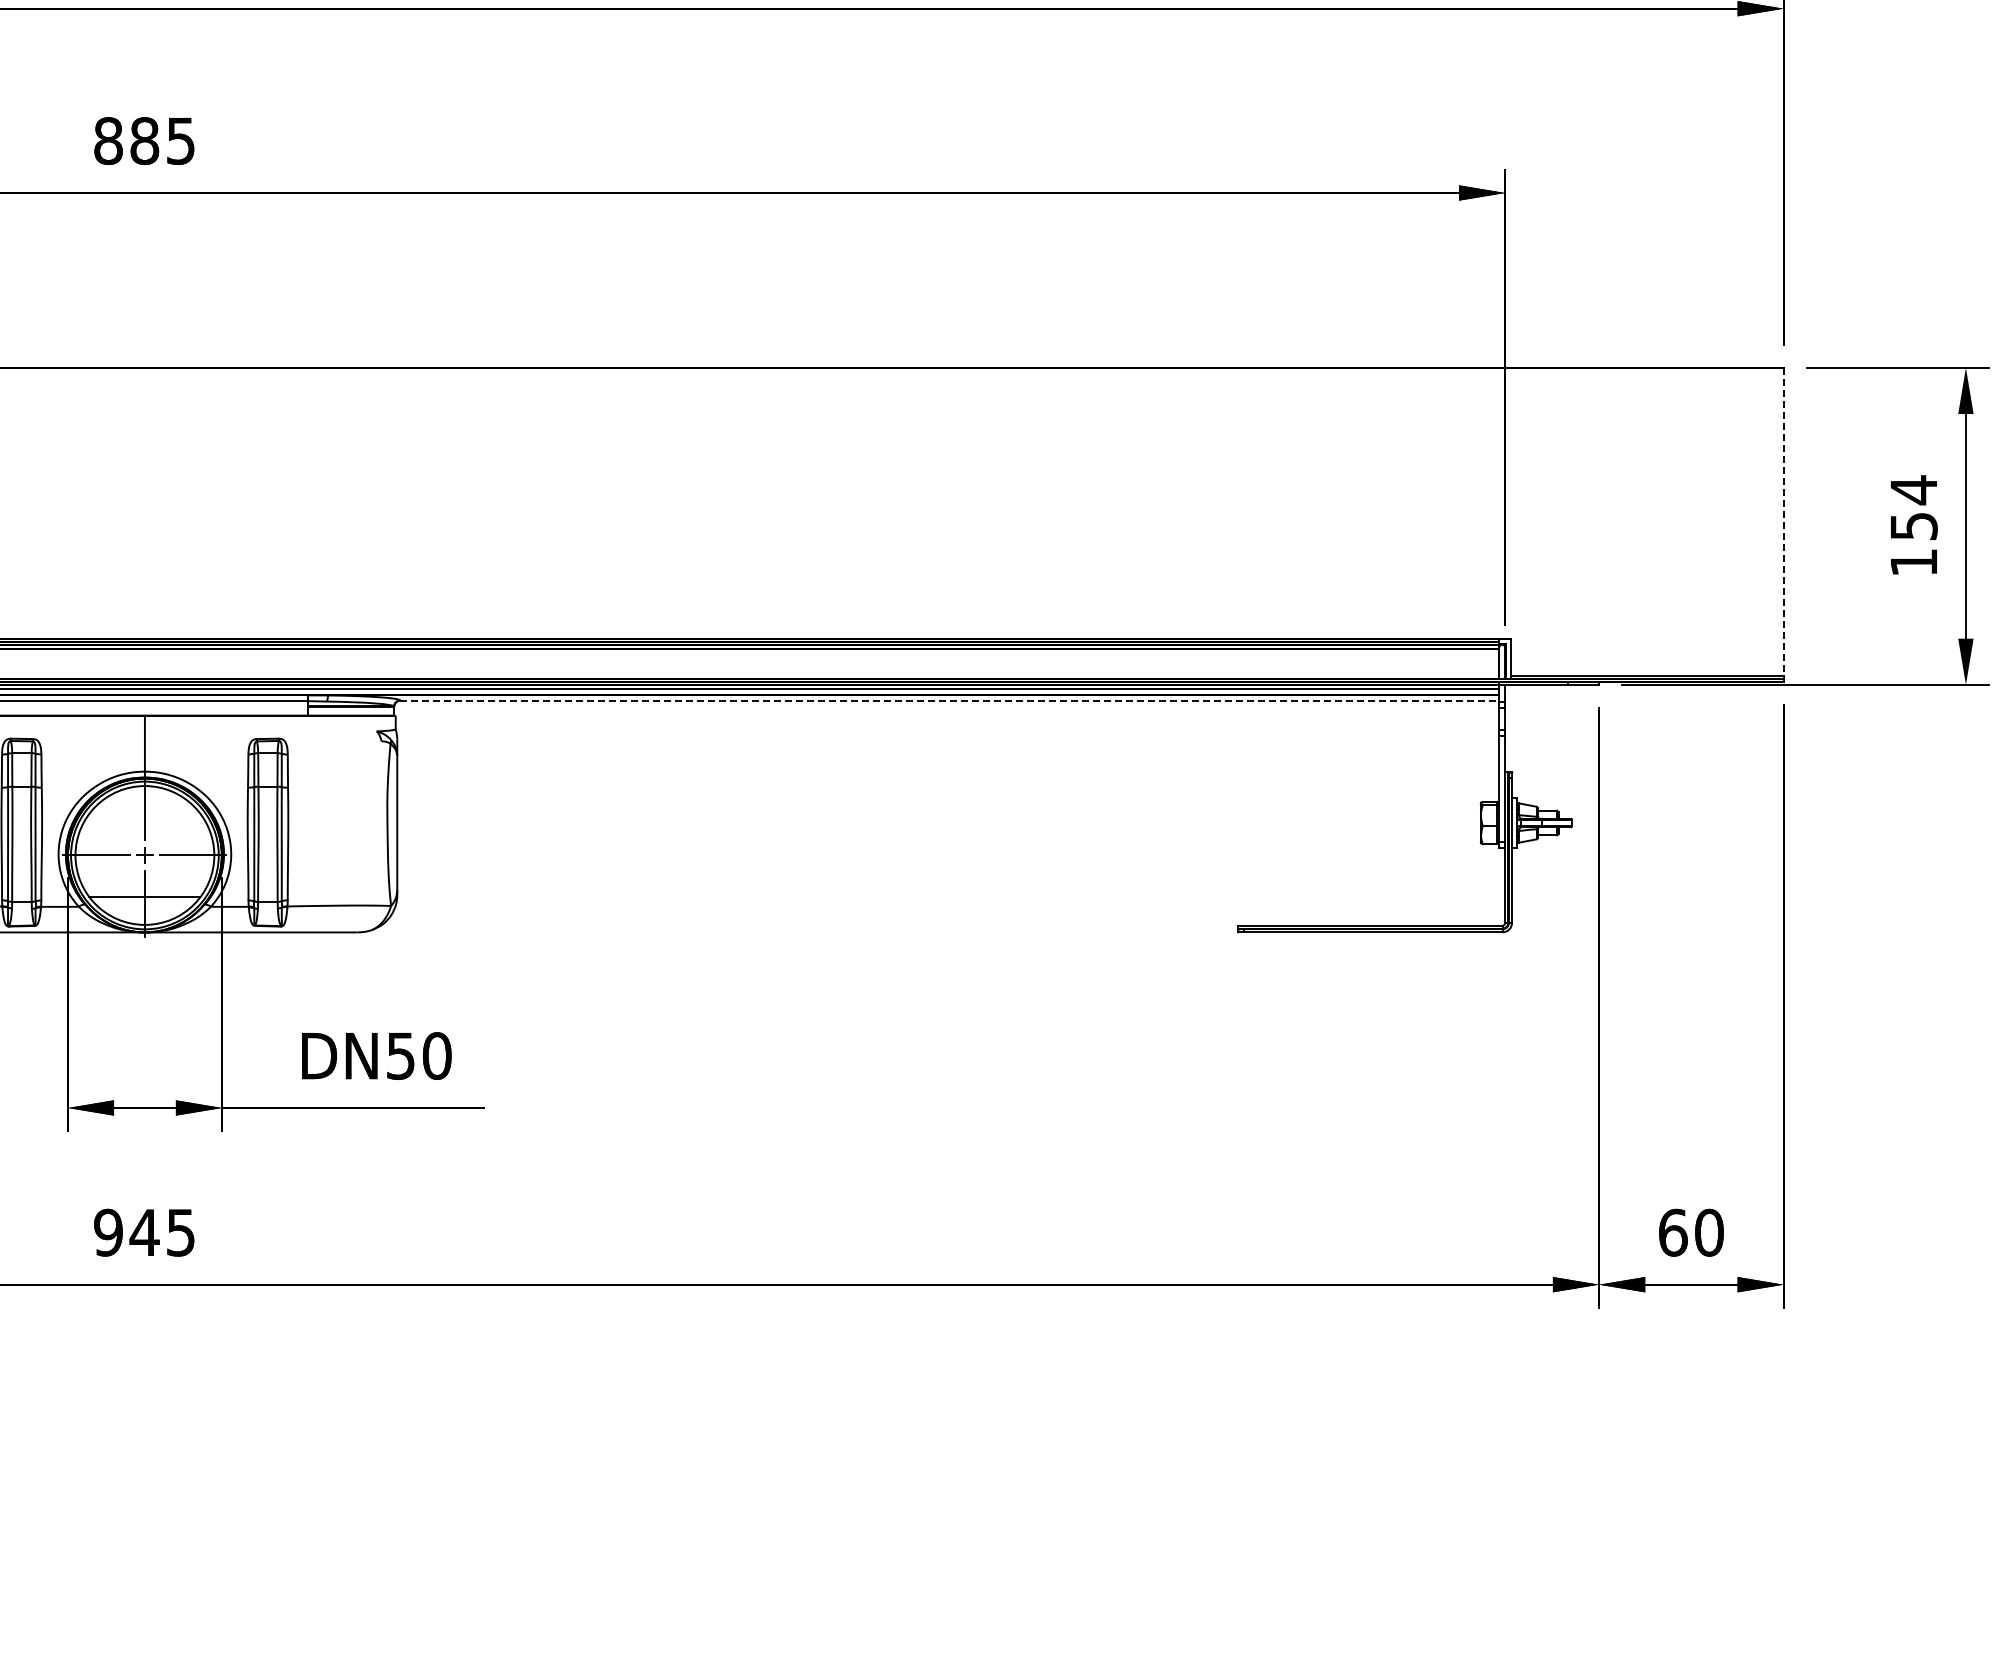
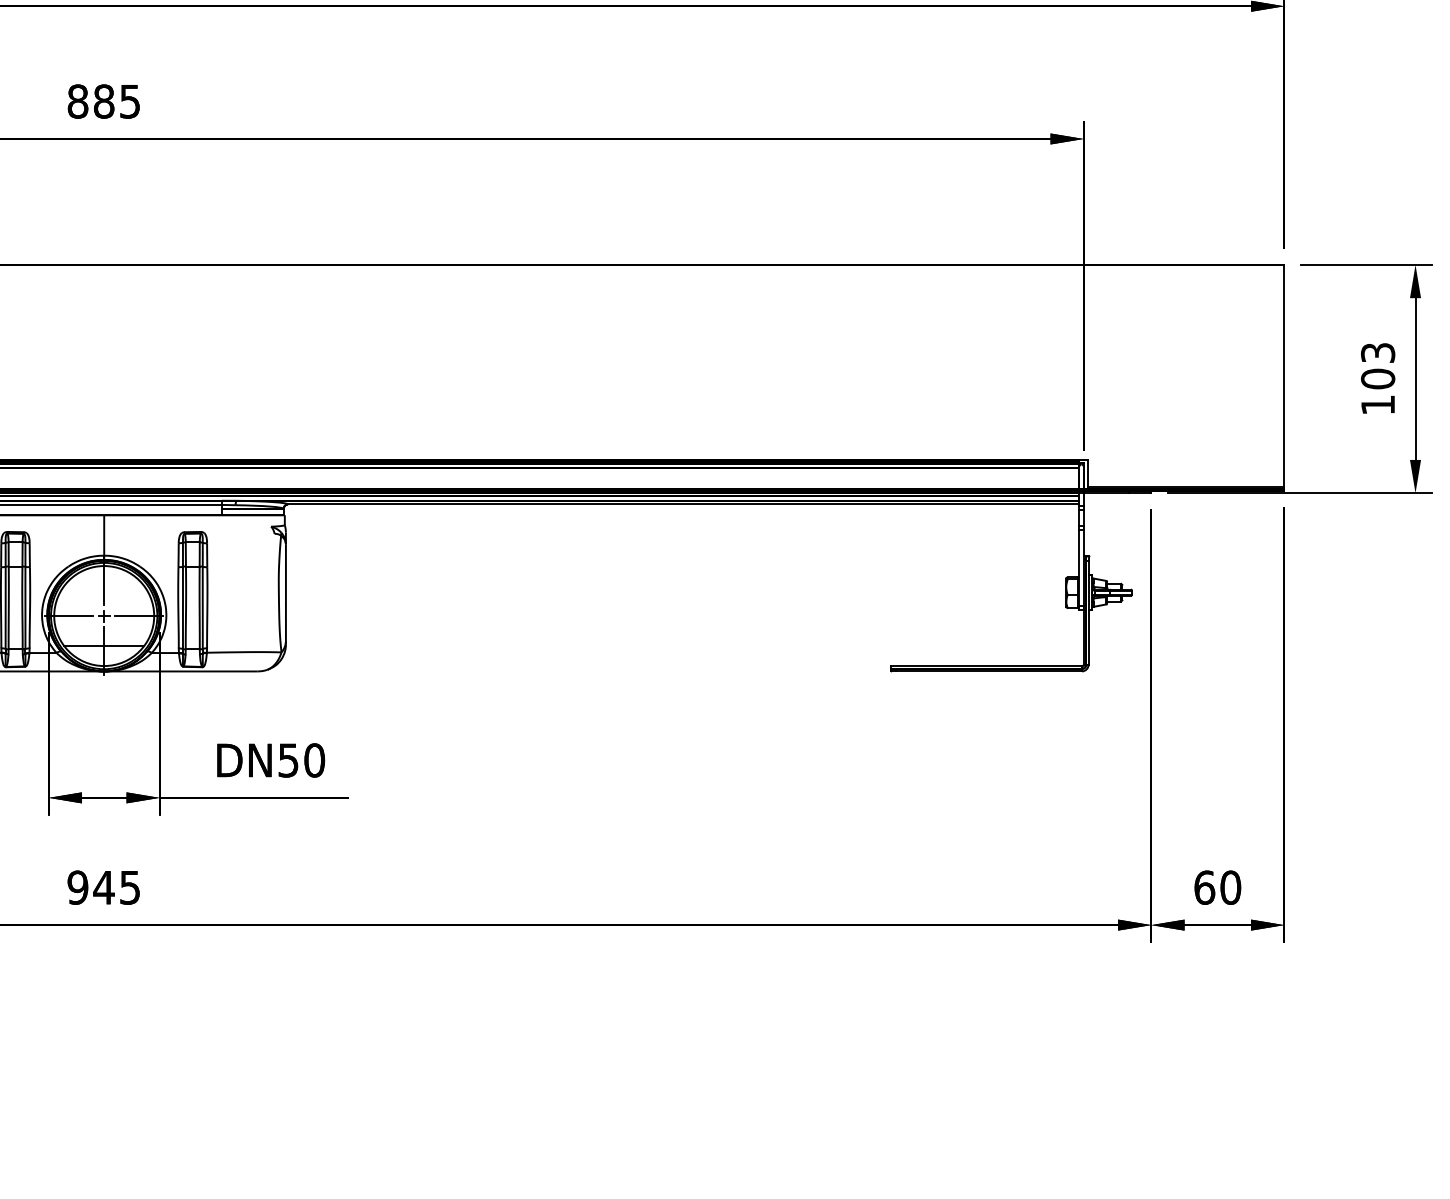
text: (1913, 507) -> (1377, 365), 154 -> 103
line: (1783, 521) -> (1284, 375), dashed -> solid
line: (950, 700) -> (684, 504), dashed -> solid

